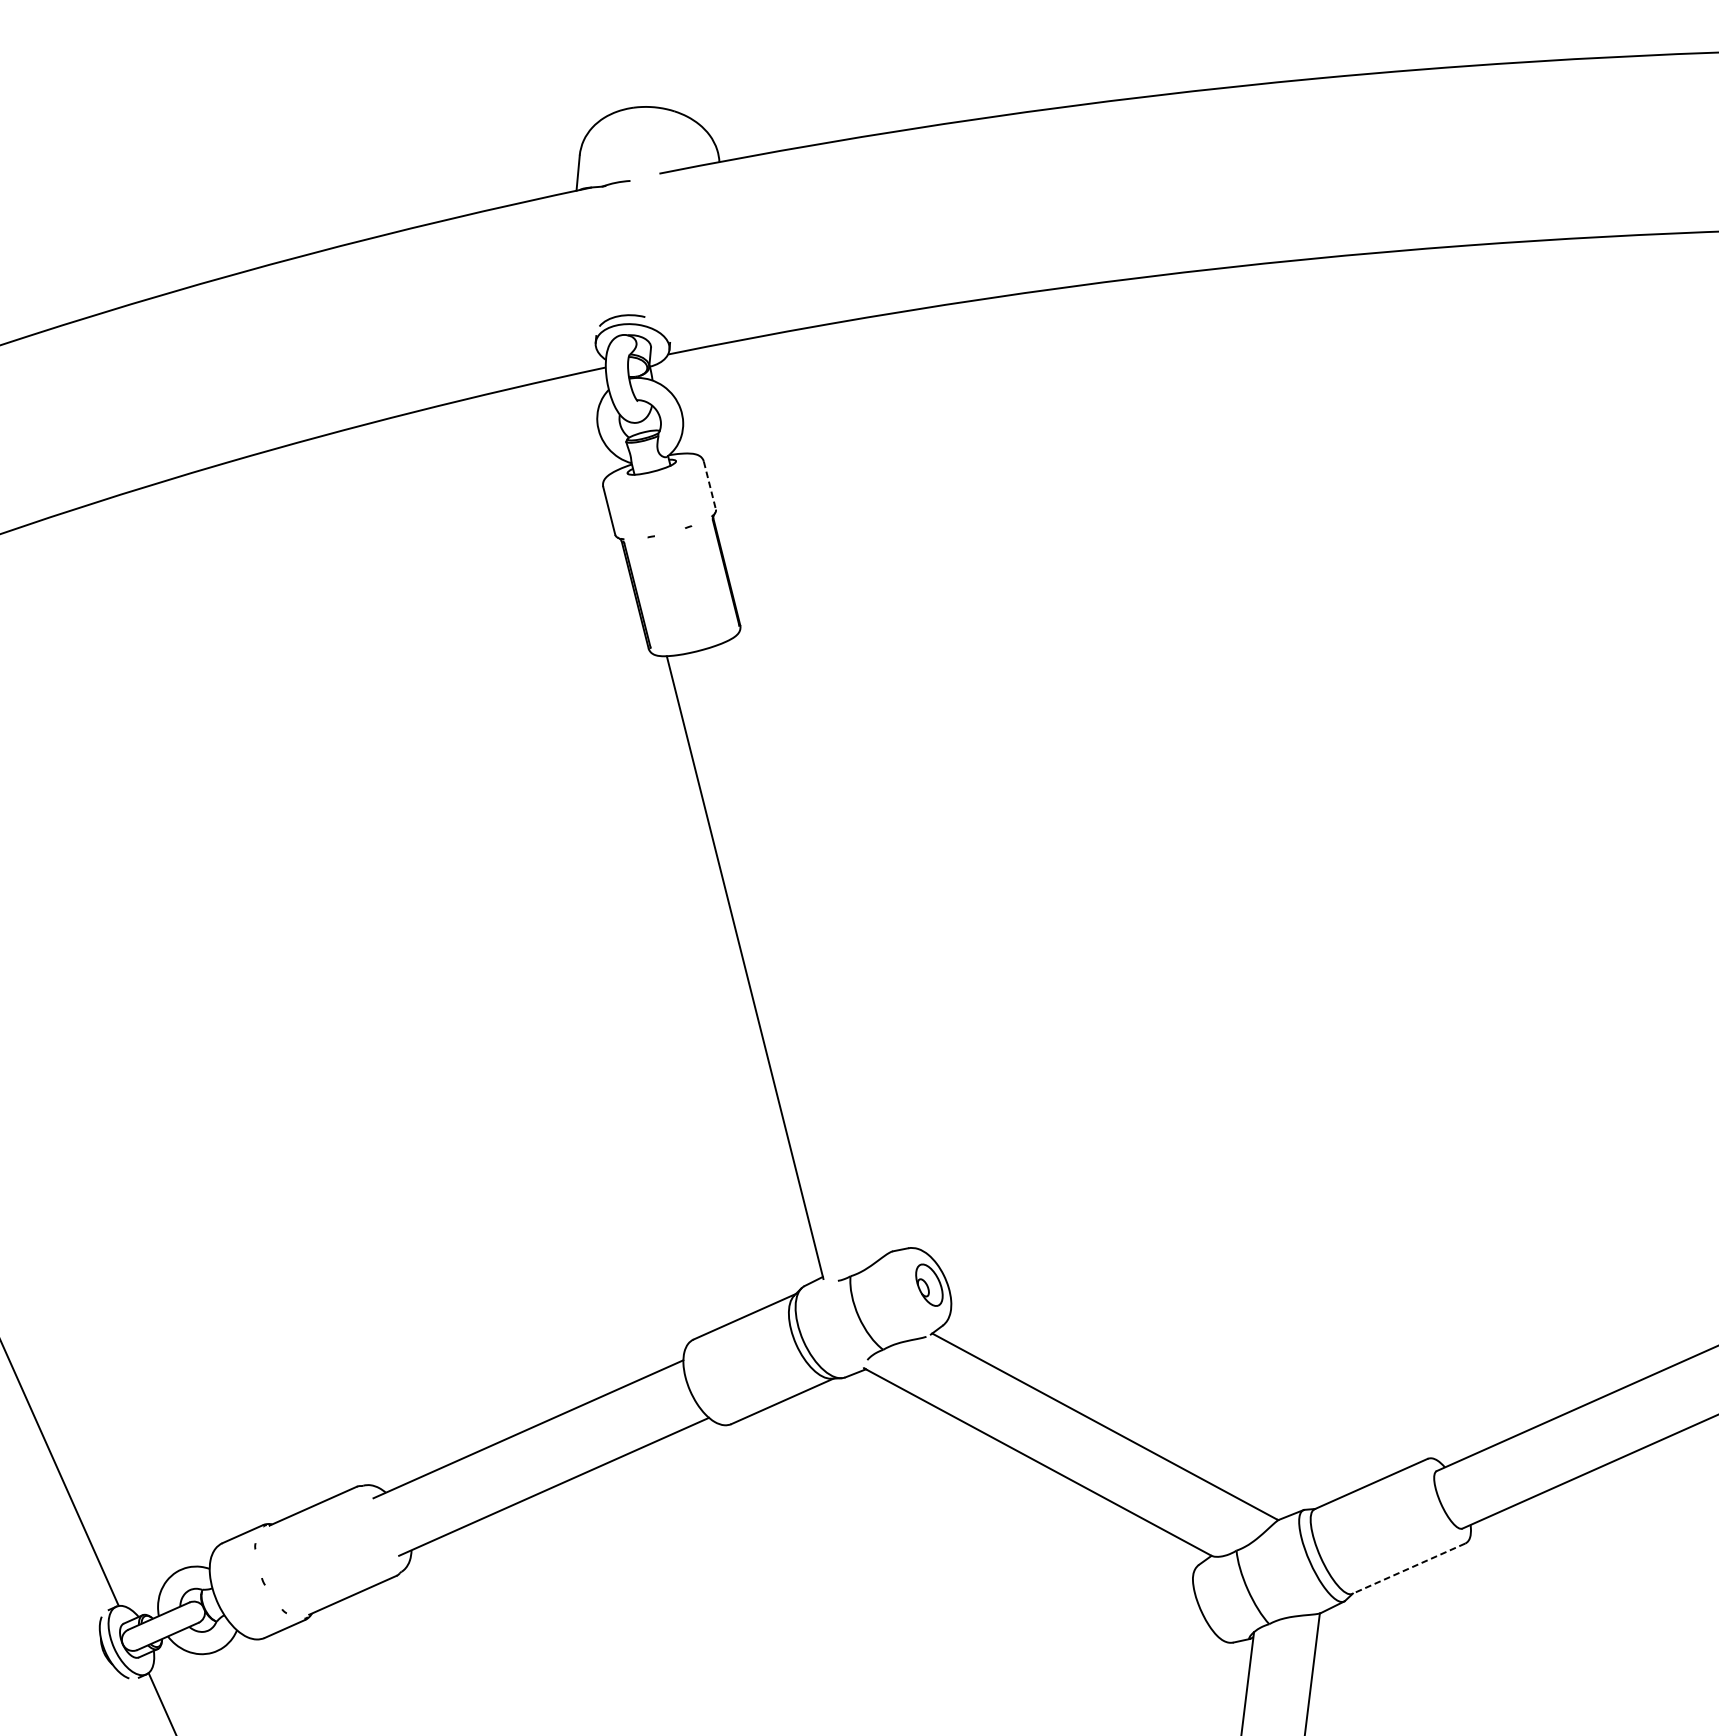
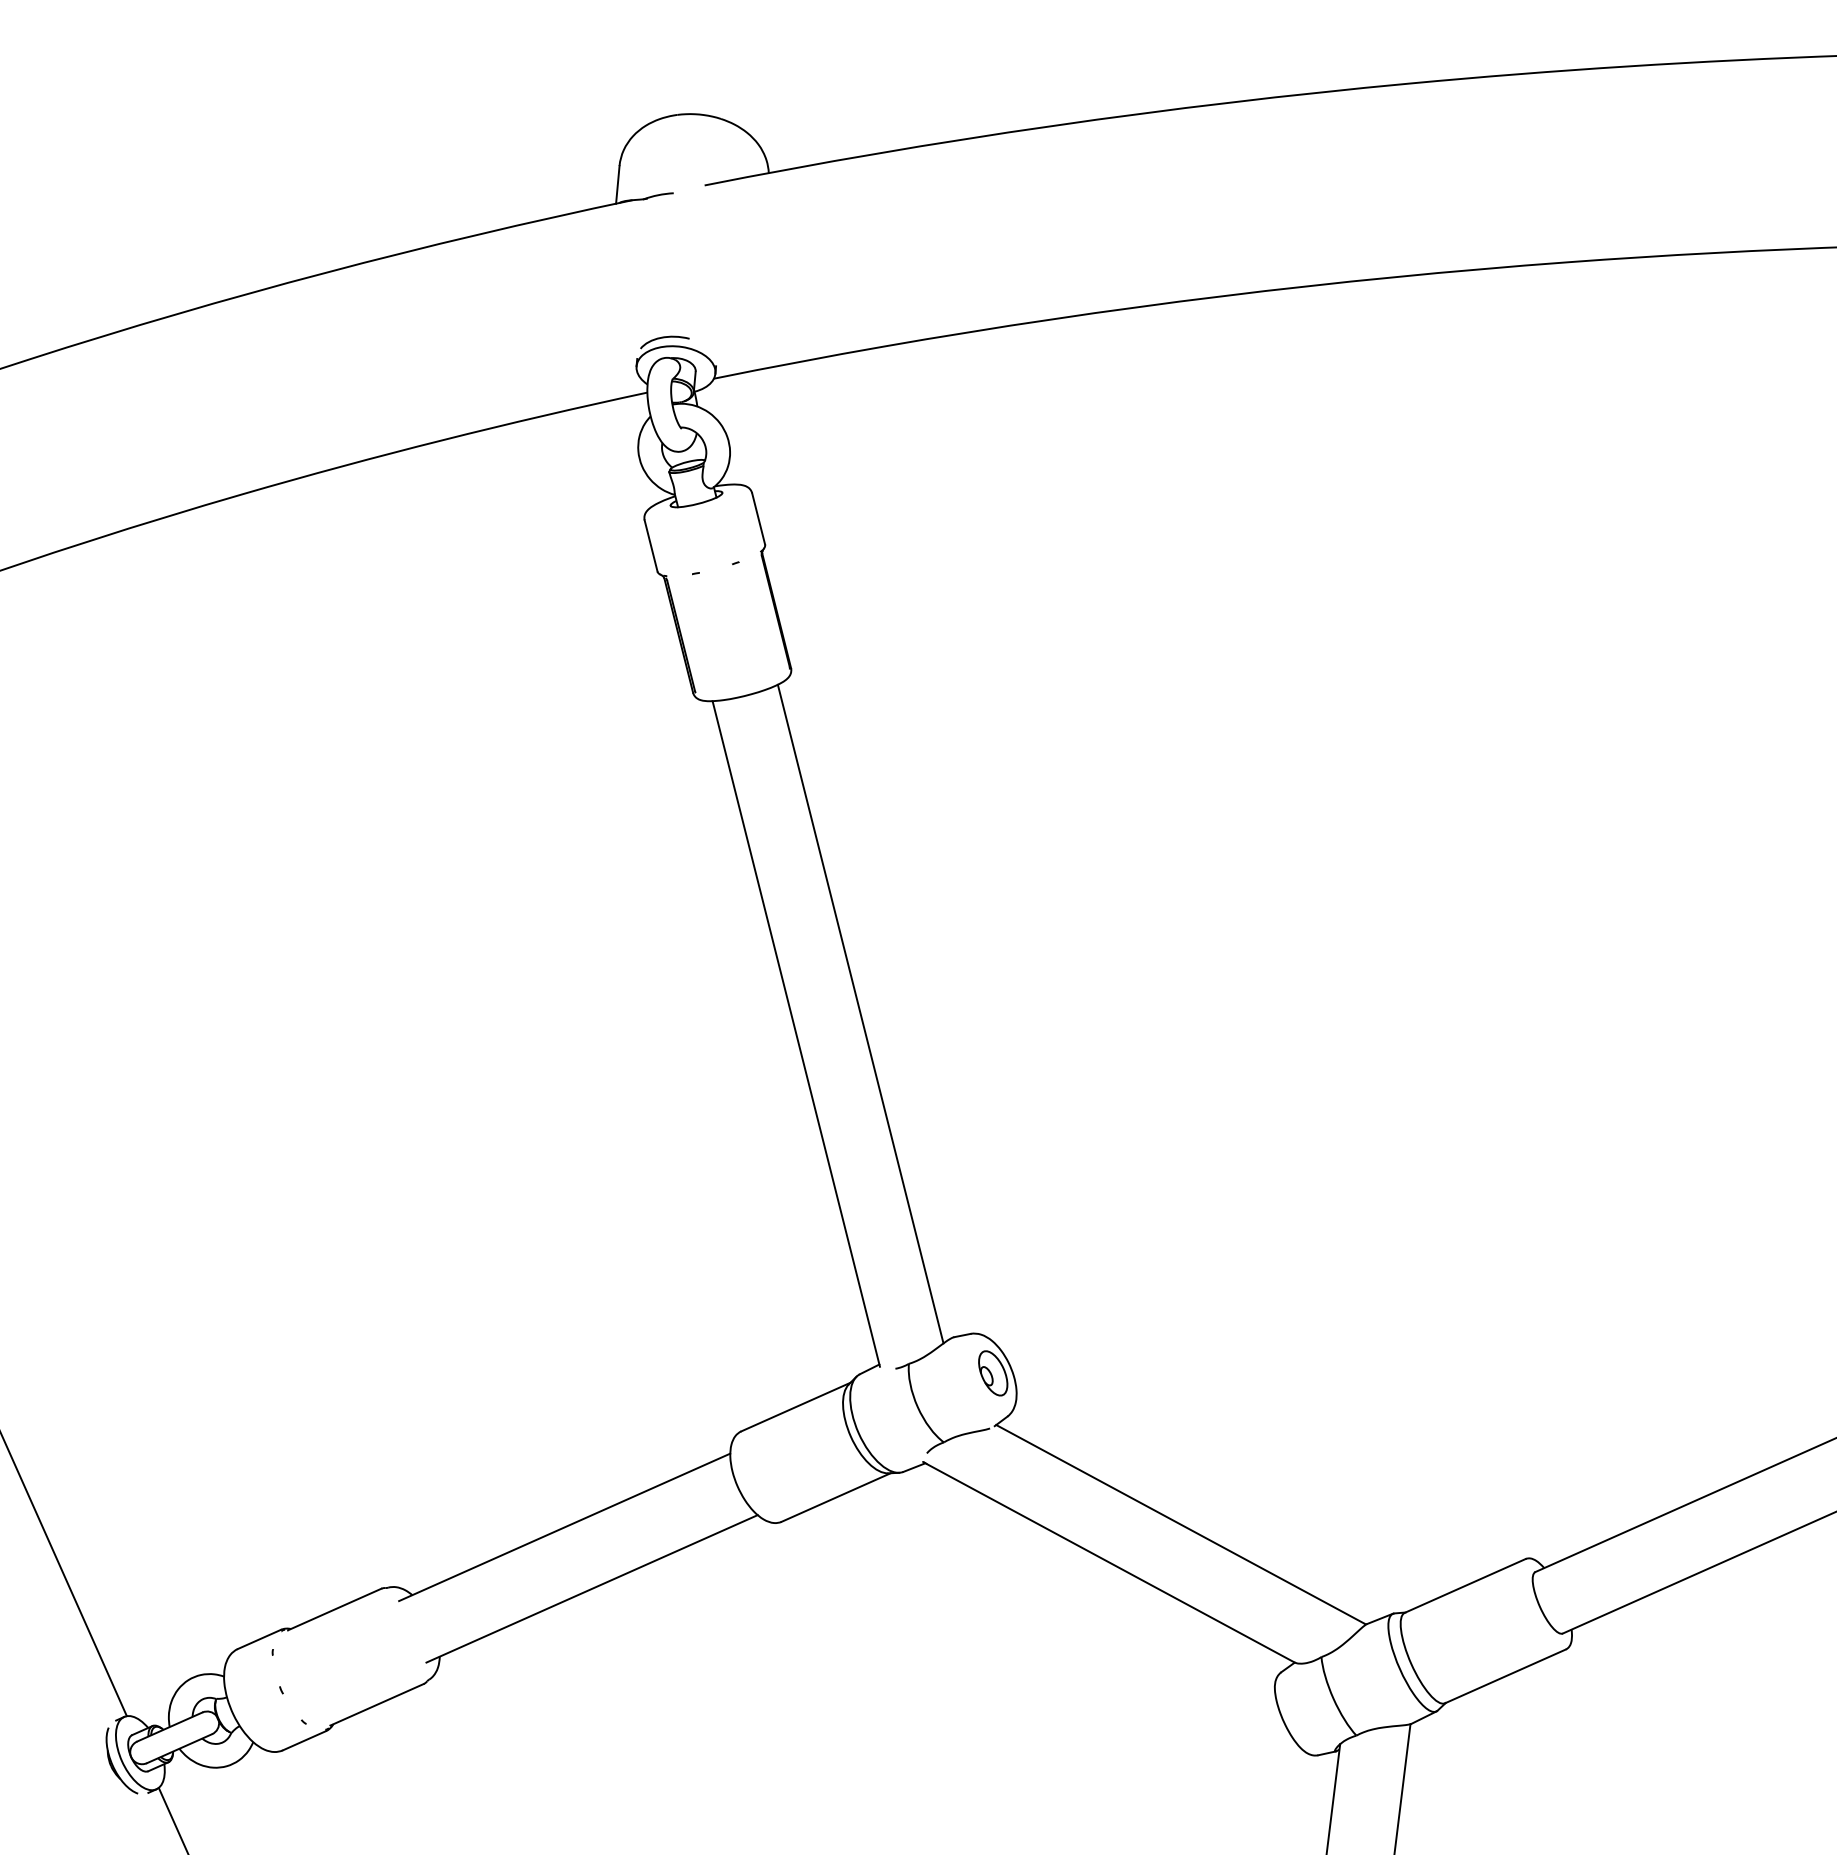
line: (709, 486) -> (758, 519), dashed -> solid
line: (805, 948) -> (860, 1013), added
line: (1408, 1568) -> (1505, 1676), dashed -> solid

